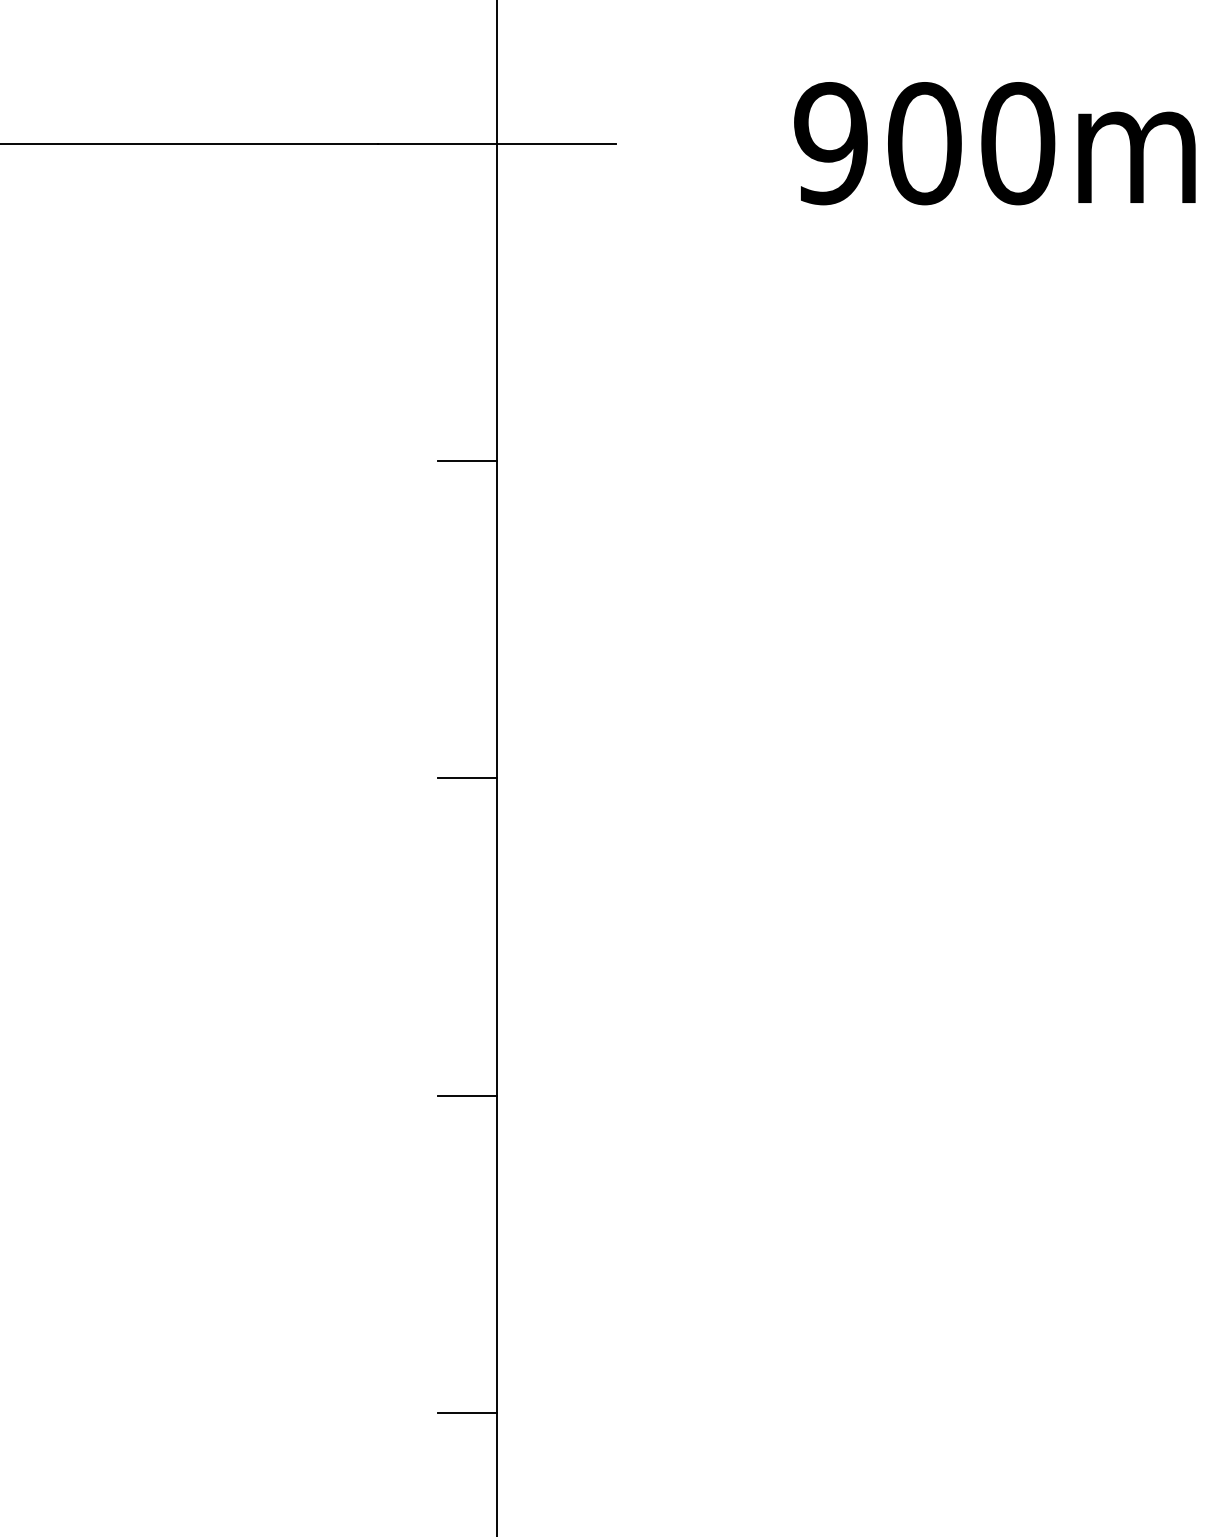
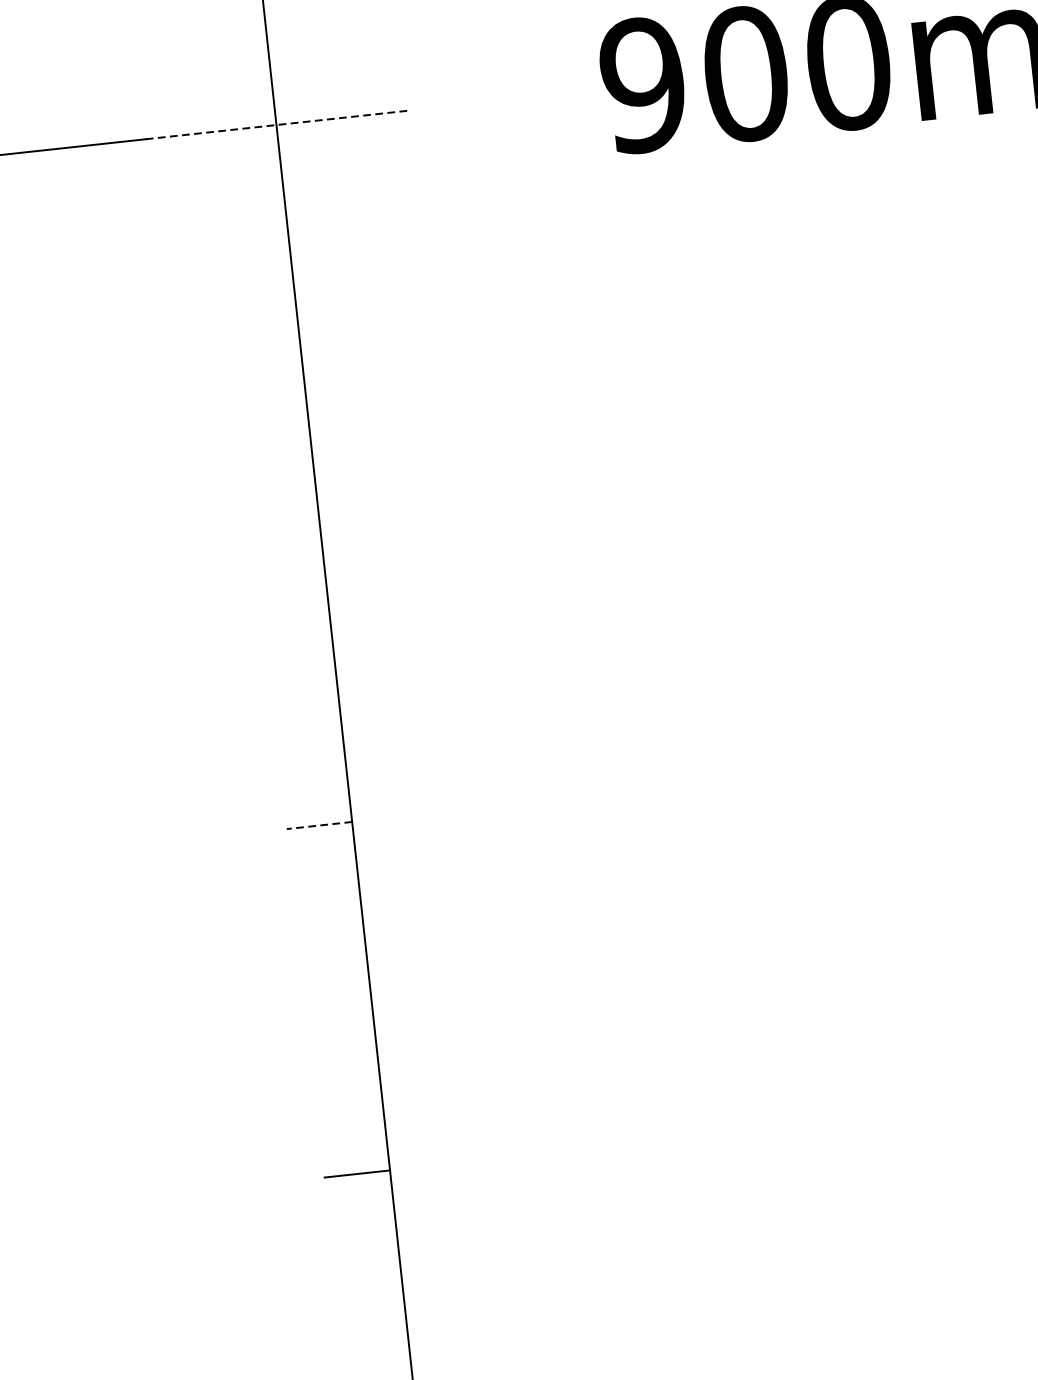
line: (497, 143) -> (276, 124), solid -> dashed
line: (467, 460) -> (281, 476), removed
line: (467, 778) -> (319, 825), solid -> dashed

